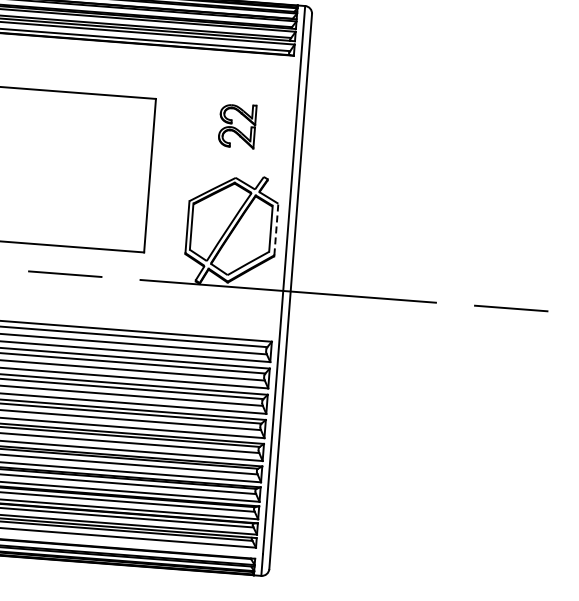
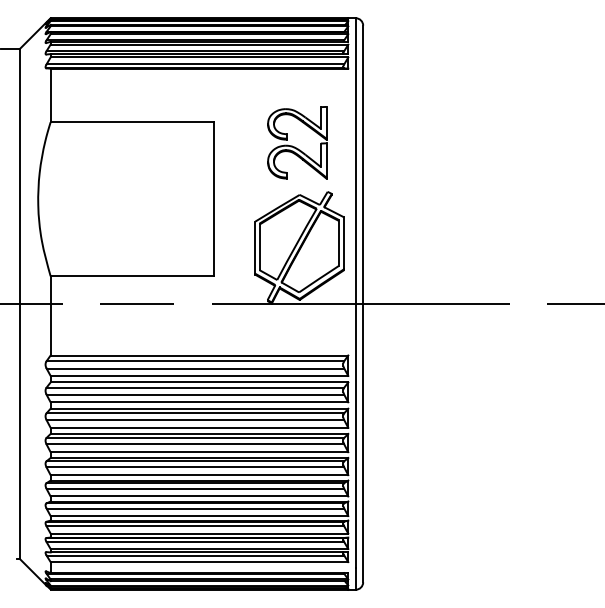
part: (237, 125) -> (297, 142), size x1.67
line: (276, 229) -> (344, 243), dashed -> solid

